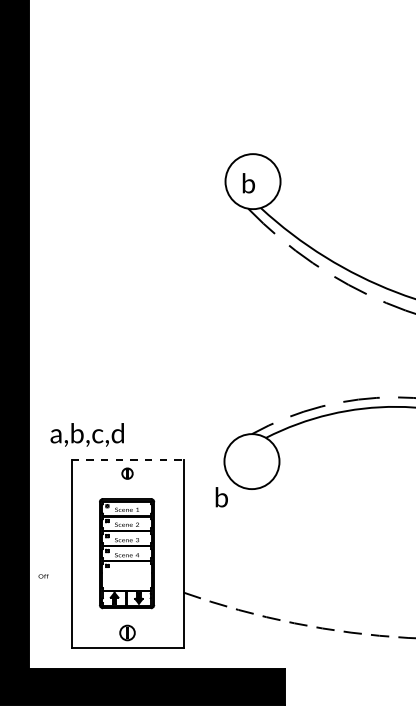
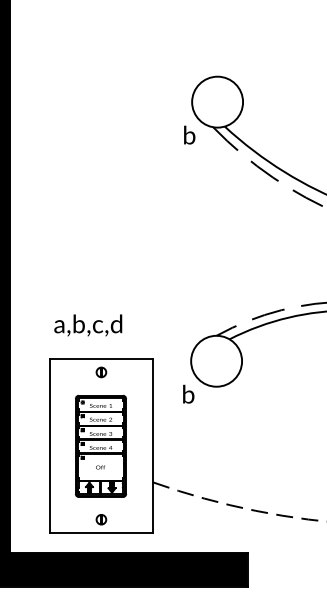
text: (248, 183) -> (189, 135), moved
text: (86, 434) -> (87, 325), moved
line: (127, 459) -> (101, 359), dashed -> solid
text: (43, 576) -> (100, 467), moved
part: (127, 632) -> (101, 519), size x0.71

